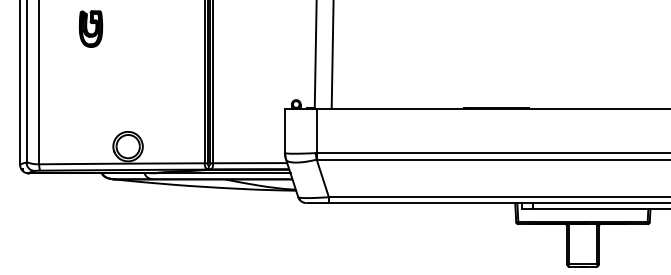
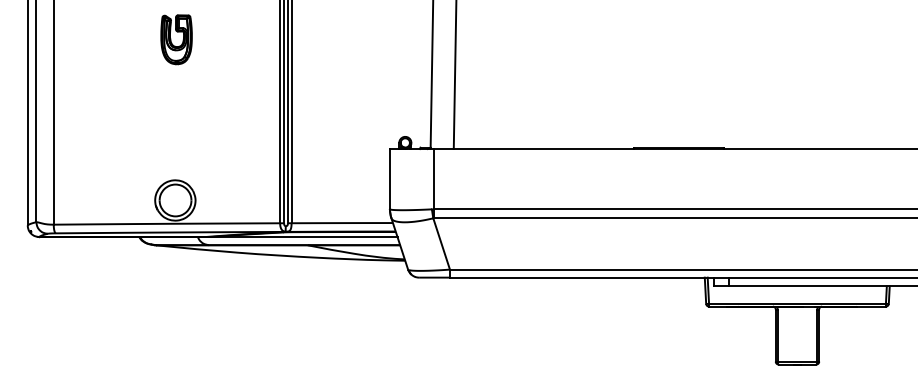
part: (91, 28) -> (177, 38), moved

